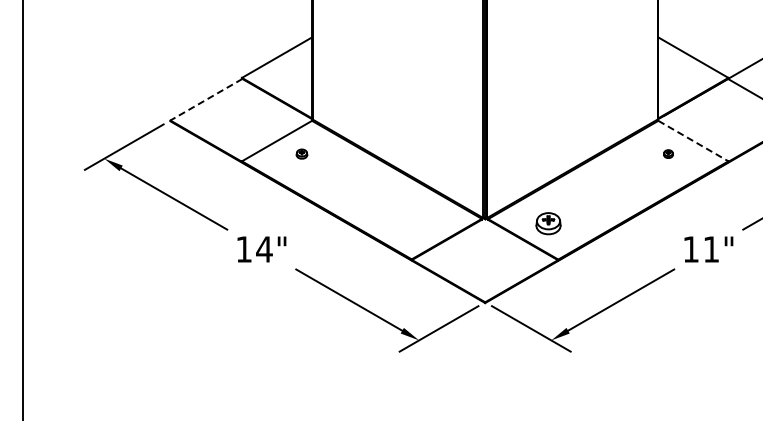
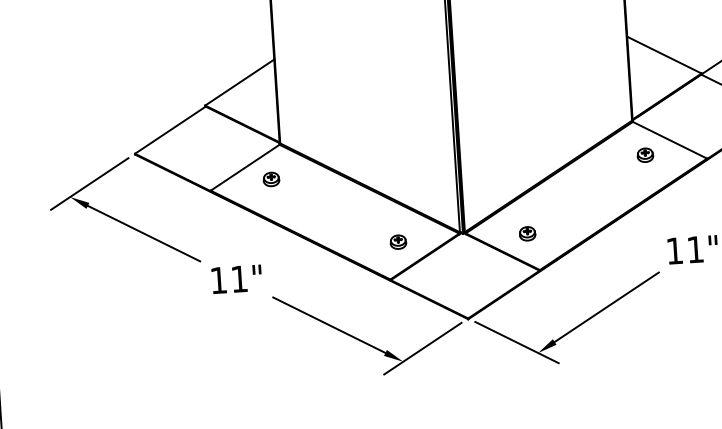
line: (206, 99) -> (170, 129), dashed -> solid
line: (693, 141) -> (670, 140), dashed -> solid
part: (301, 153) -> (270, 178), size x1.43
part: (668, 153) -> (645, 154), size x1.67
part: (421, 222) -> (397, 241), added
part: (548, 222) -> (527, 232), size x0.62
text: (264, 249) -> (239, 279), 14" -> 11"

